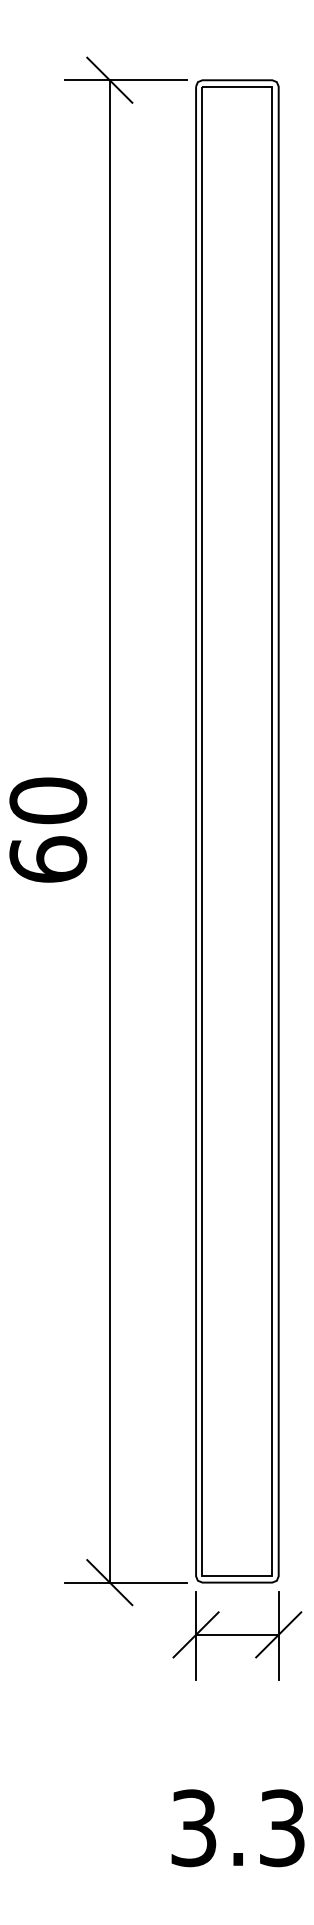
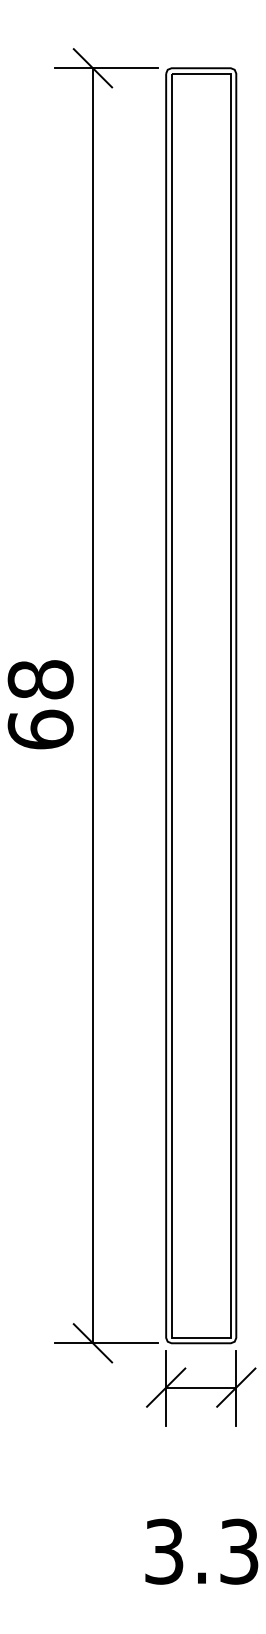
text: (47, 800) -> (40, 679), 60 -> 68

